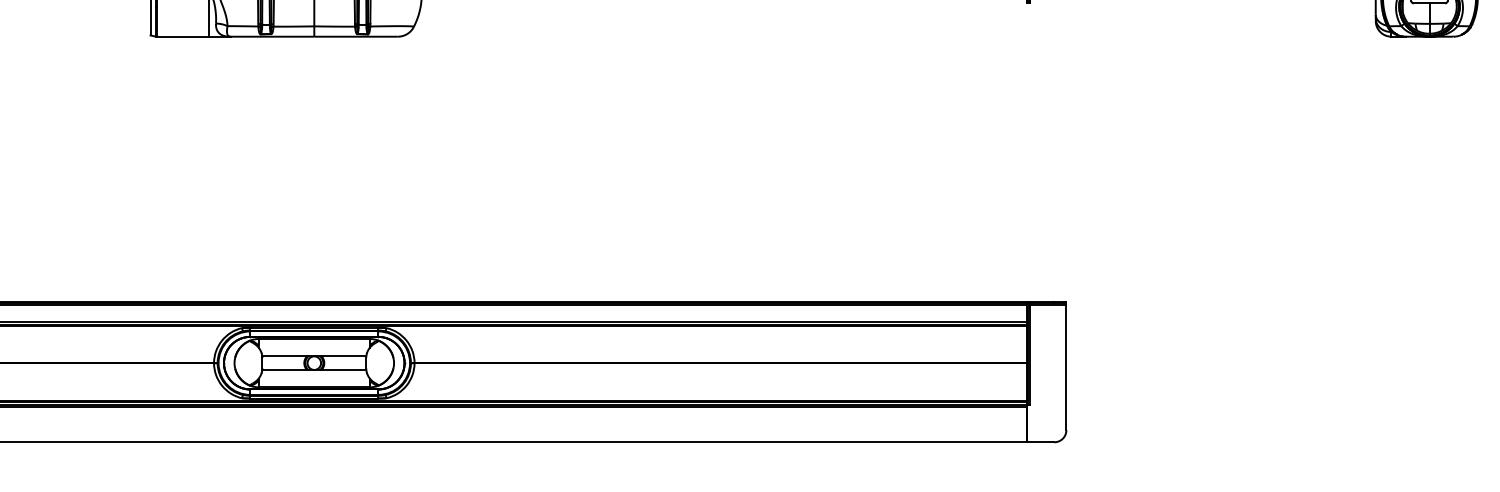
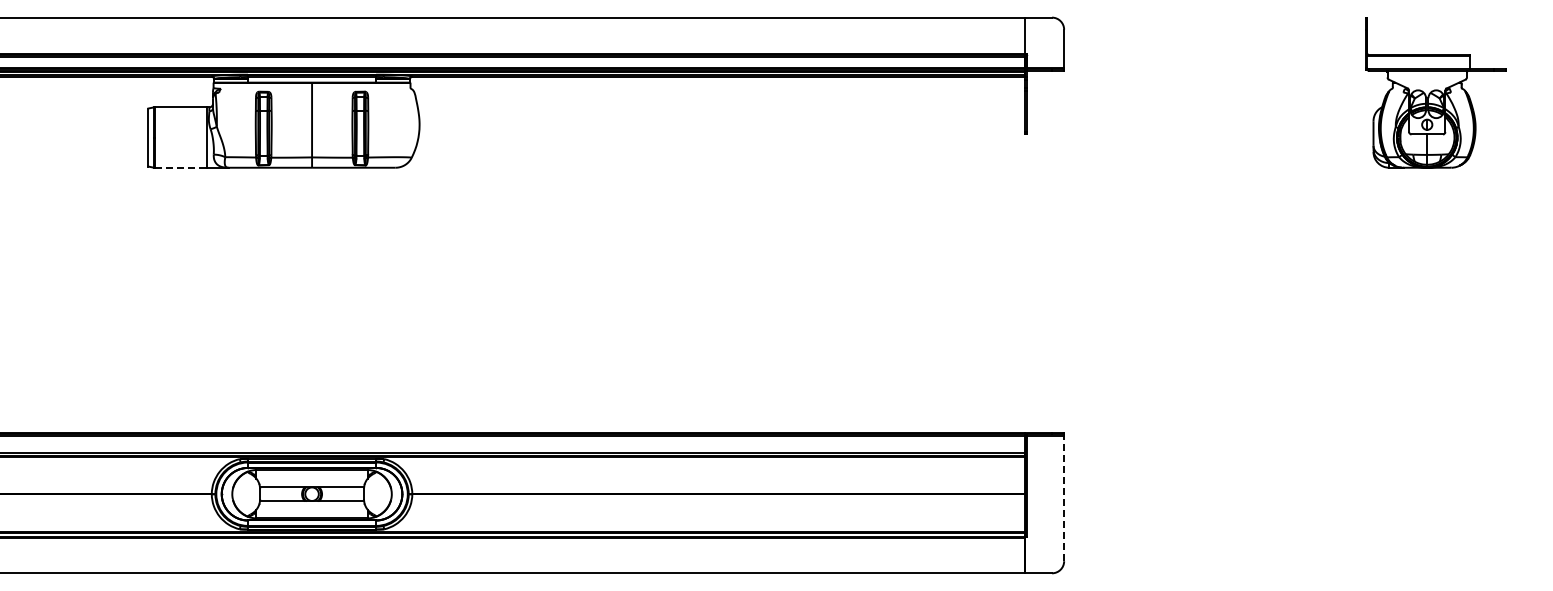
line: (183, 36) -> (181, 167), solid -> dashed
line: (1066, 367) -> (1064, 498), solid -> dashed

